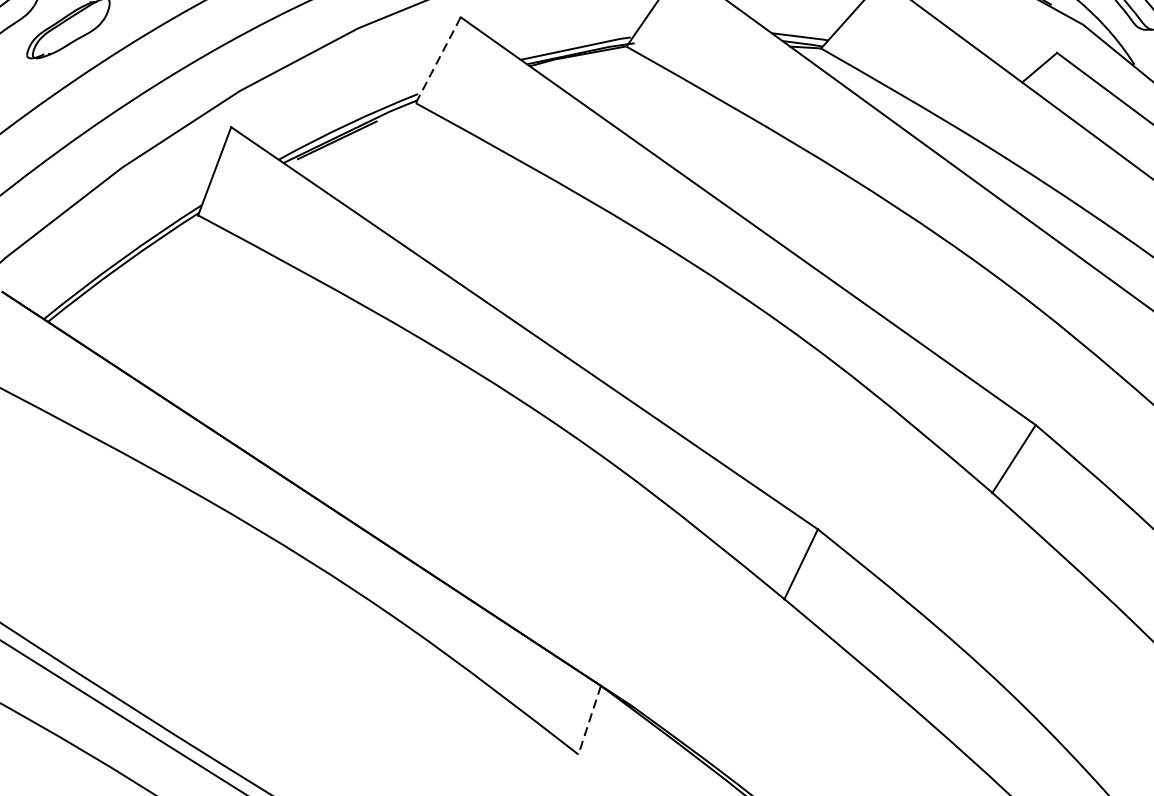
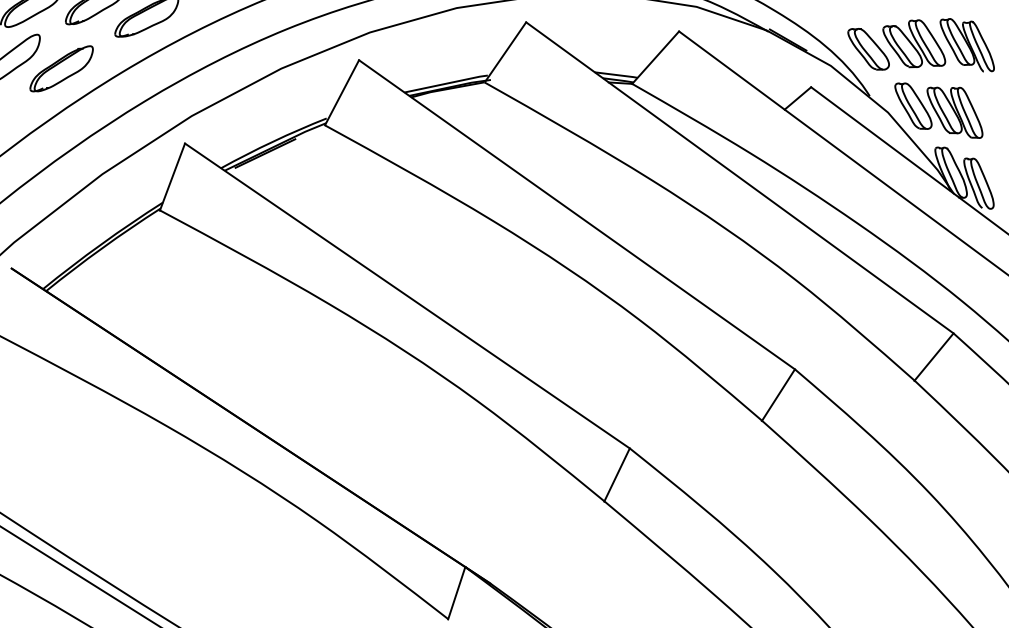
line: (438, 59) -> (342, 92), dashed -> solid
line: (589, 720) -> (456, 593), dashed -> solid

